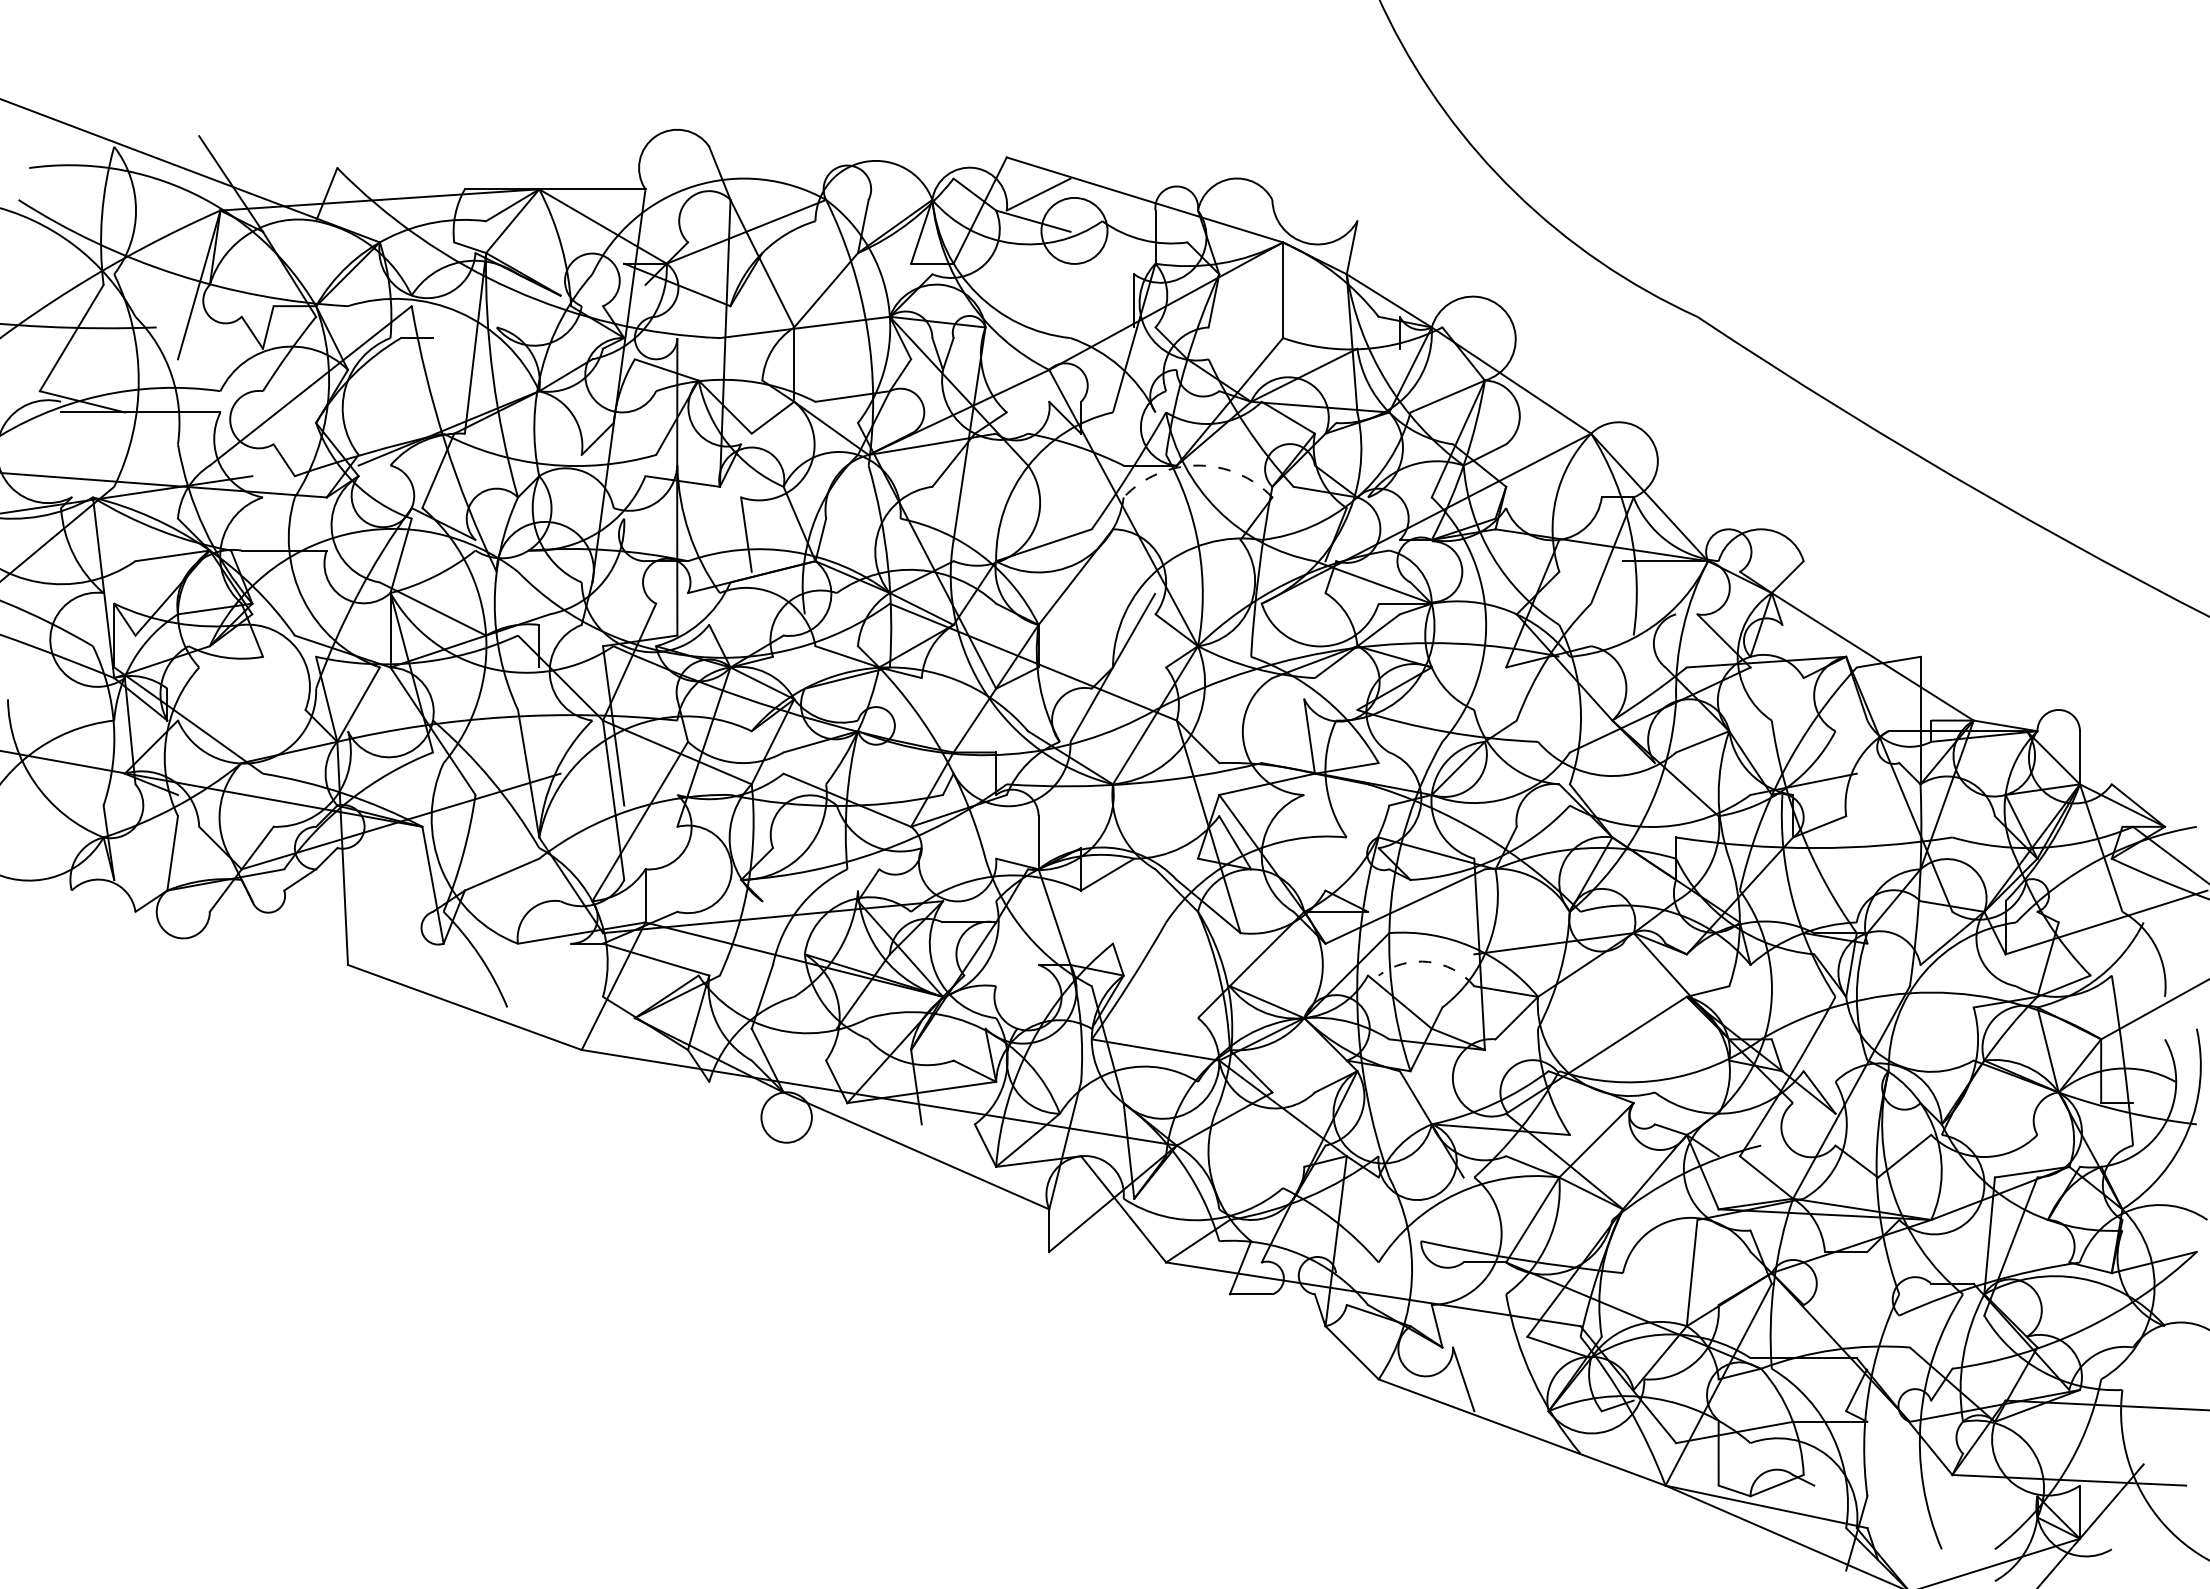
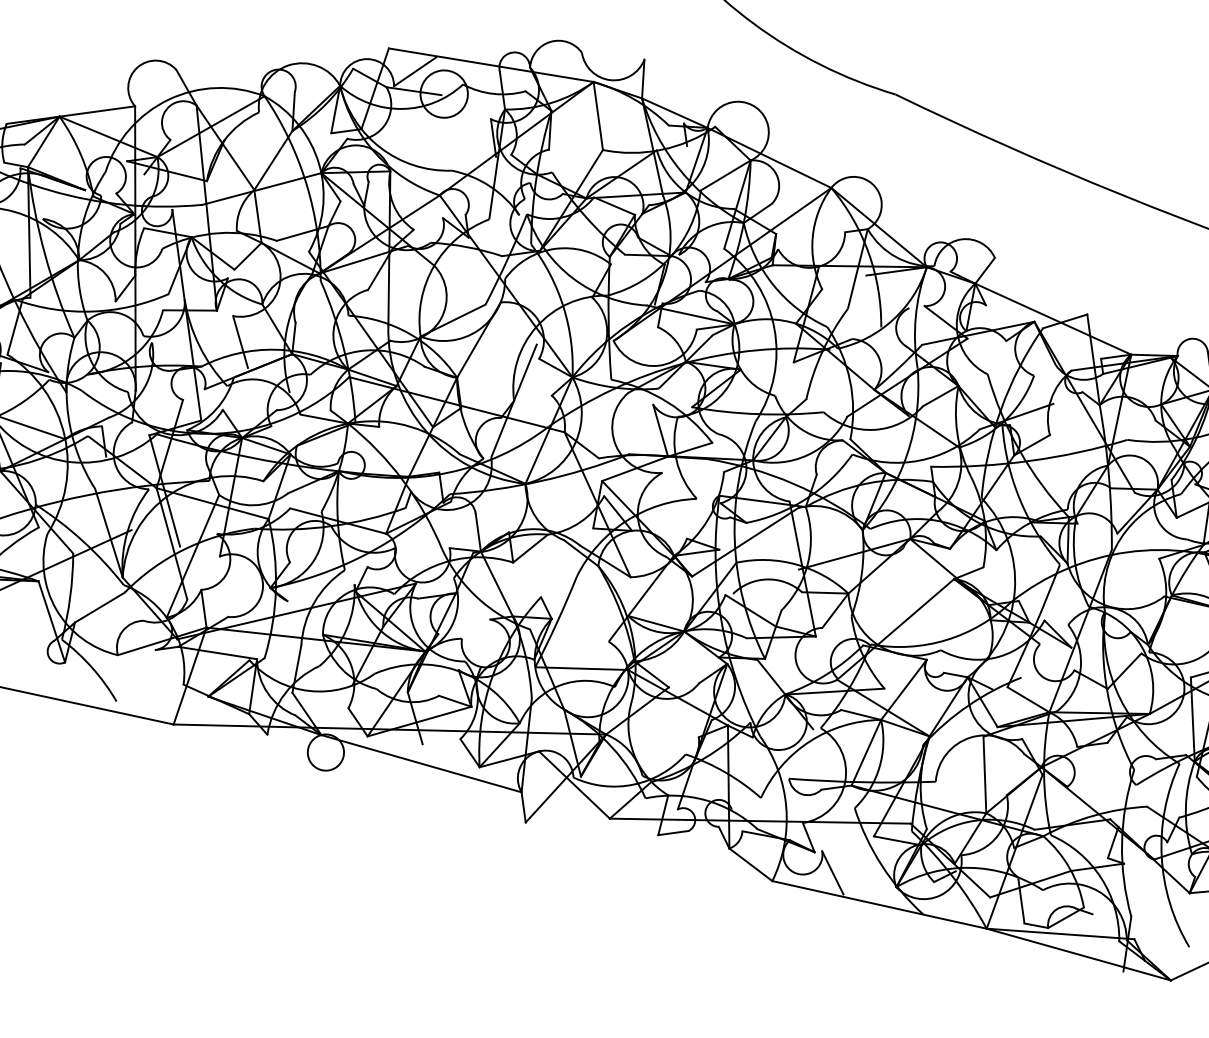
arc: (1198, 465) -> (555, 248), dashed -> solid
arc: (1428, 962) -> (767, 579), dashed -> solid

